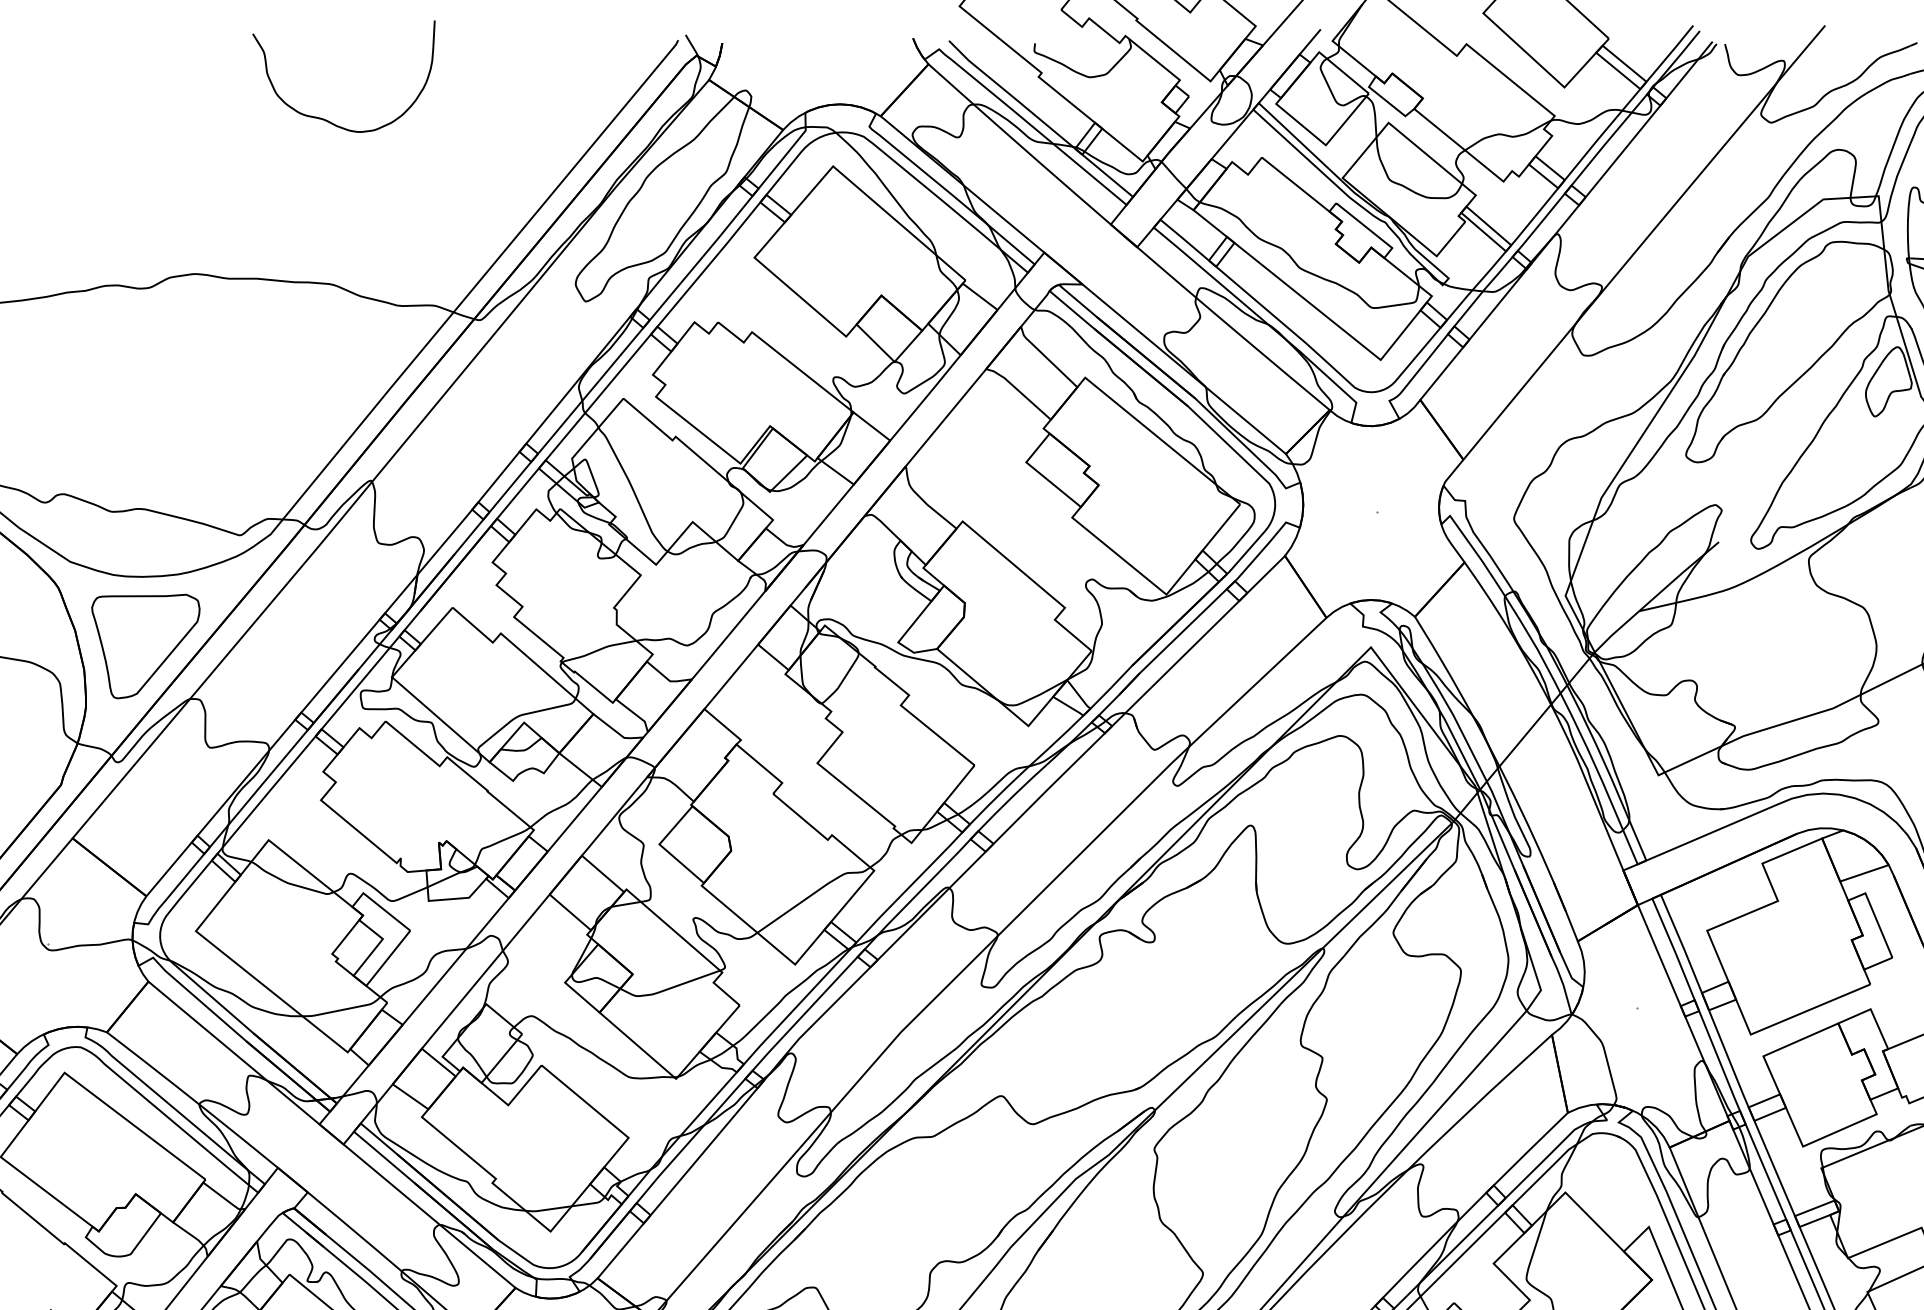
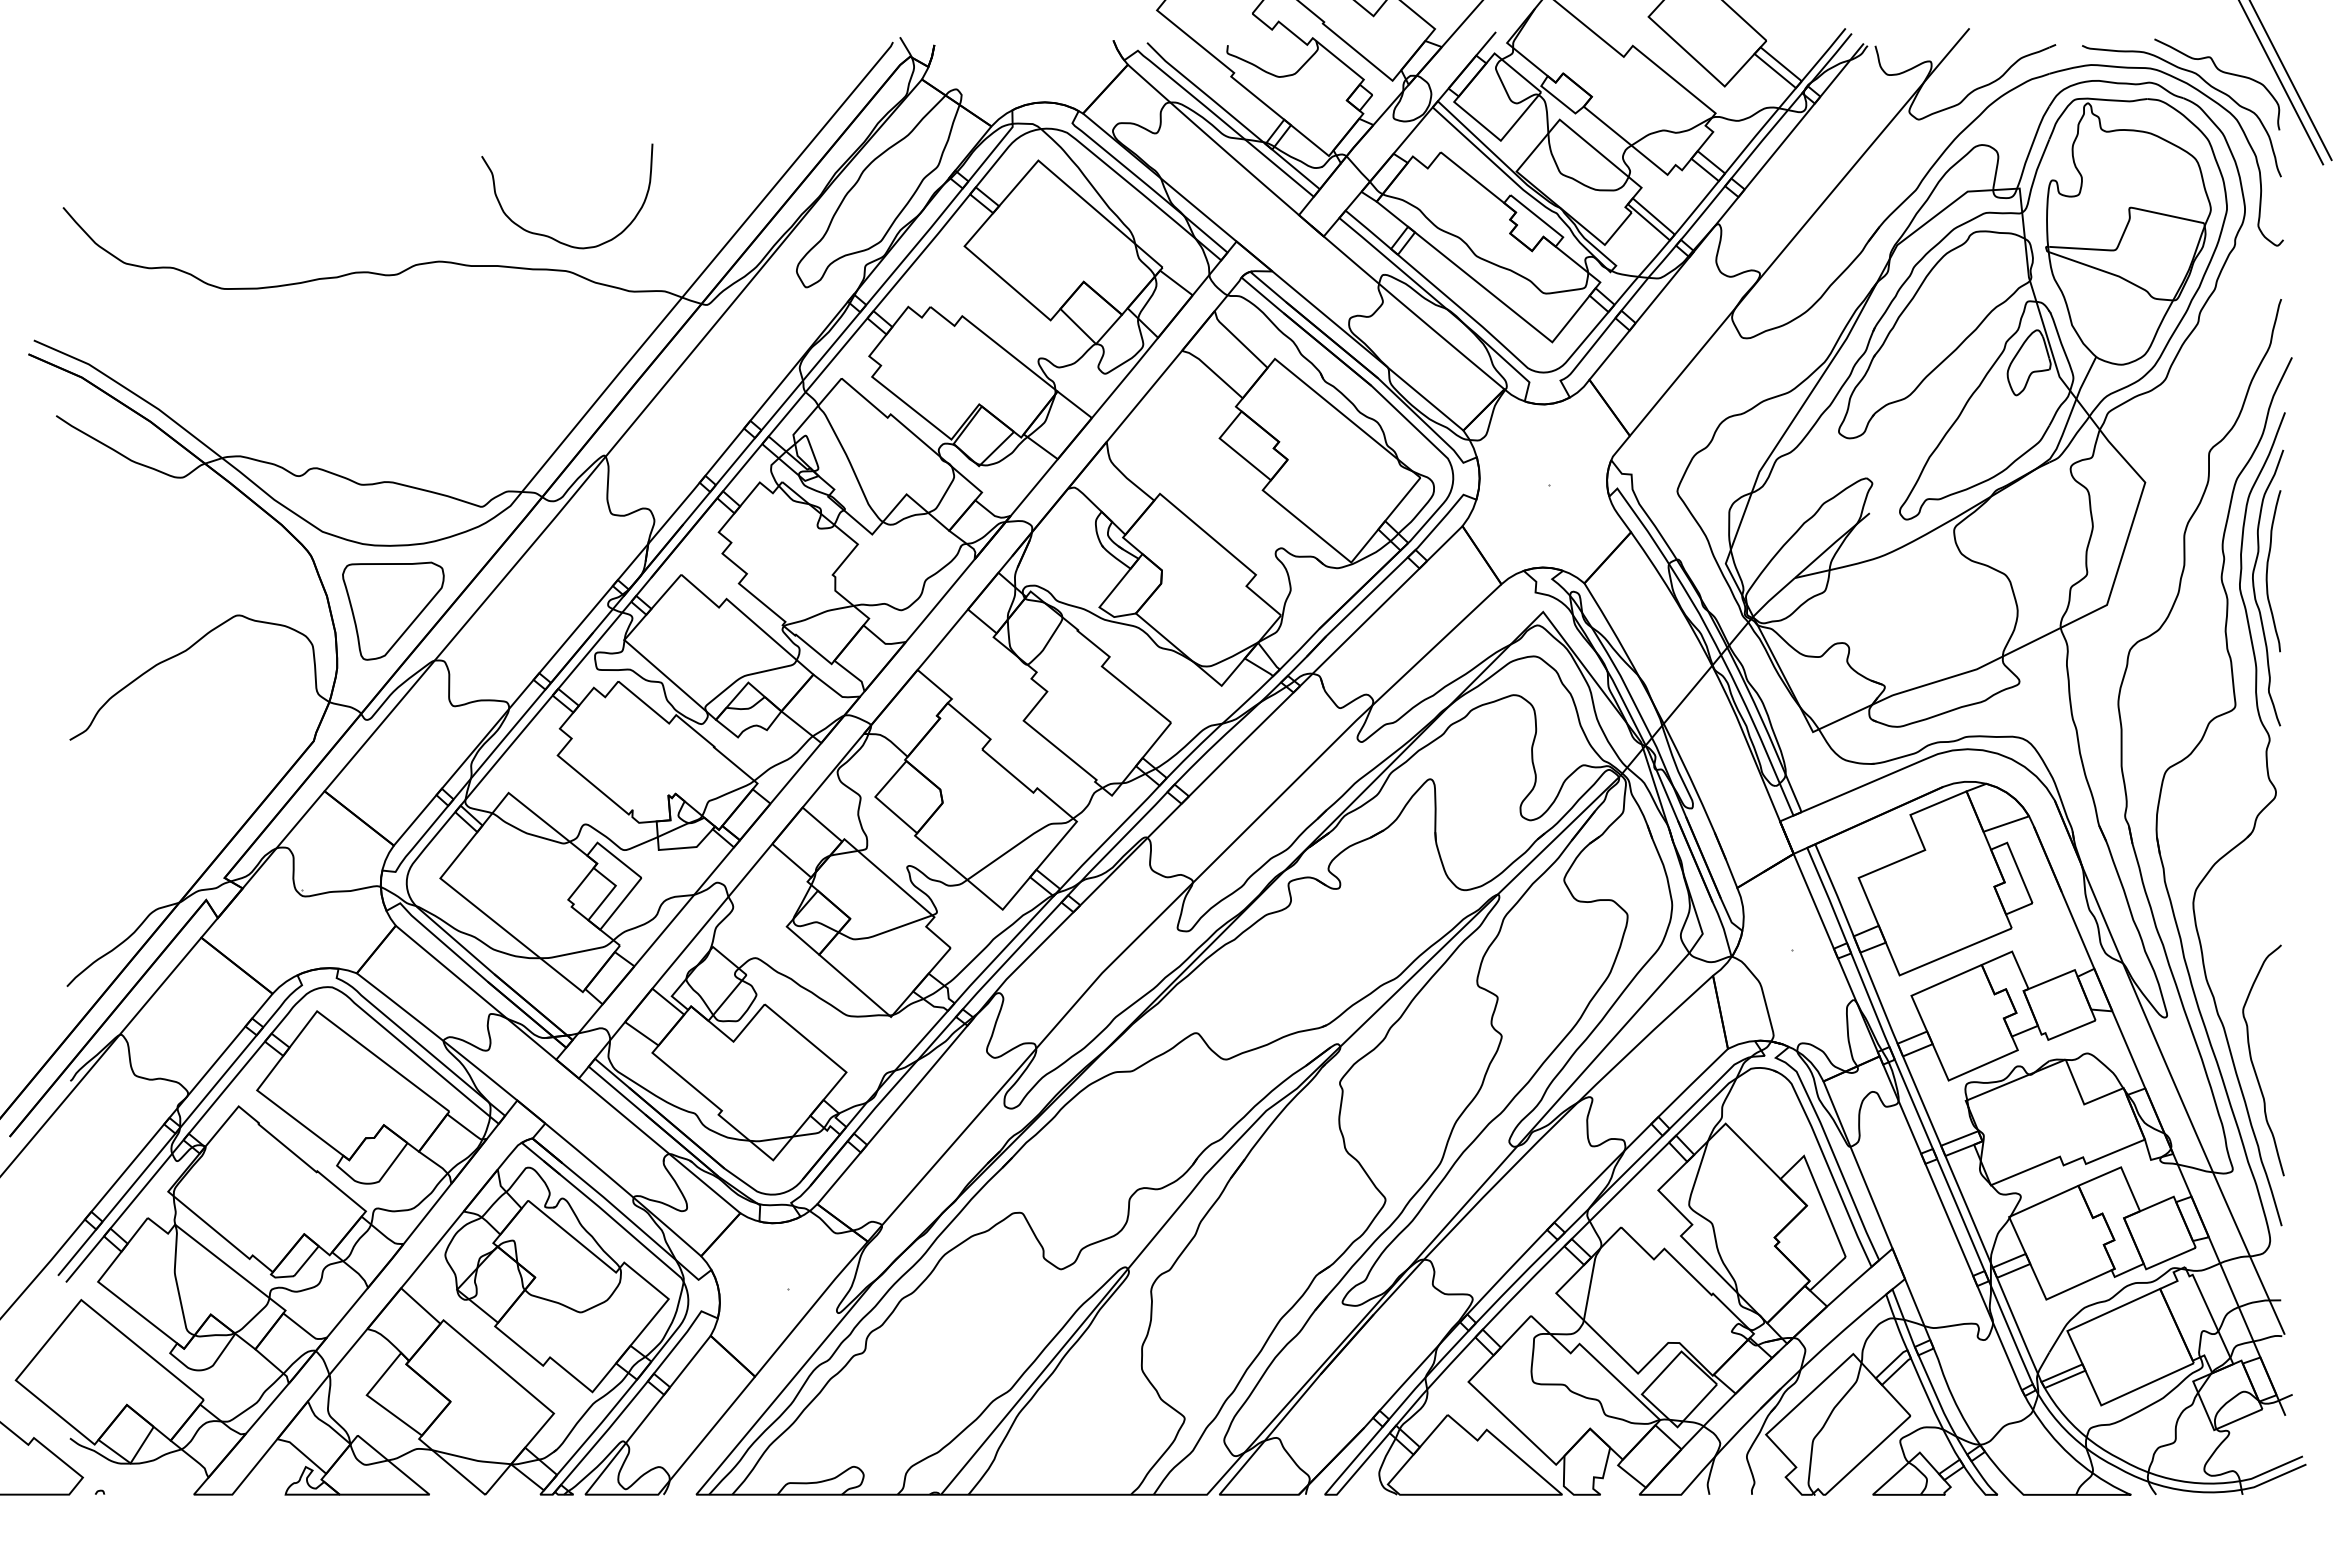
curve: (323, 118) -> (548, 235), moved

